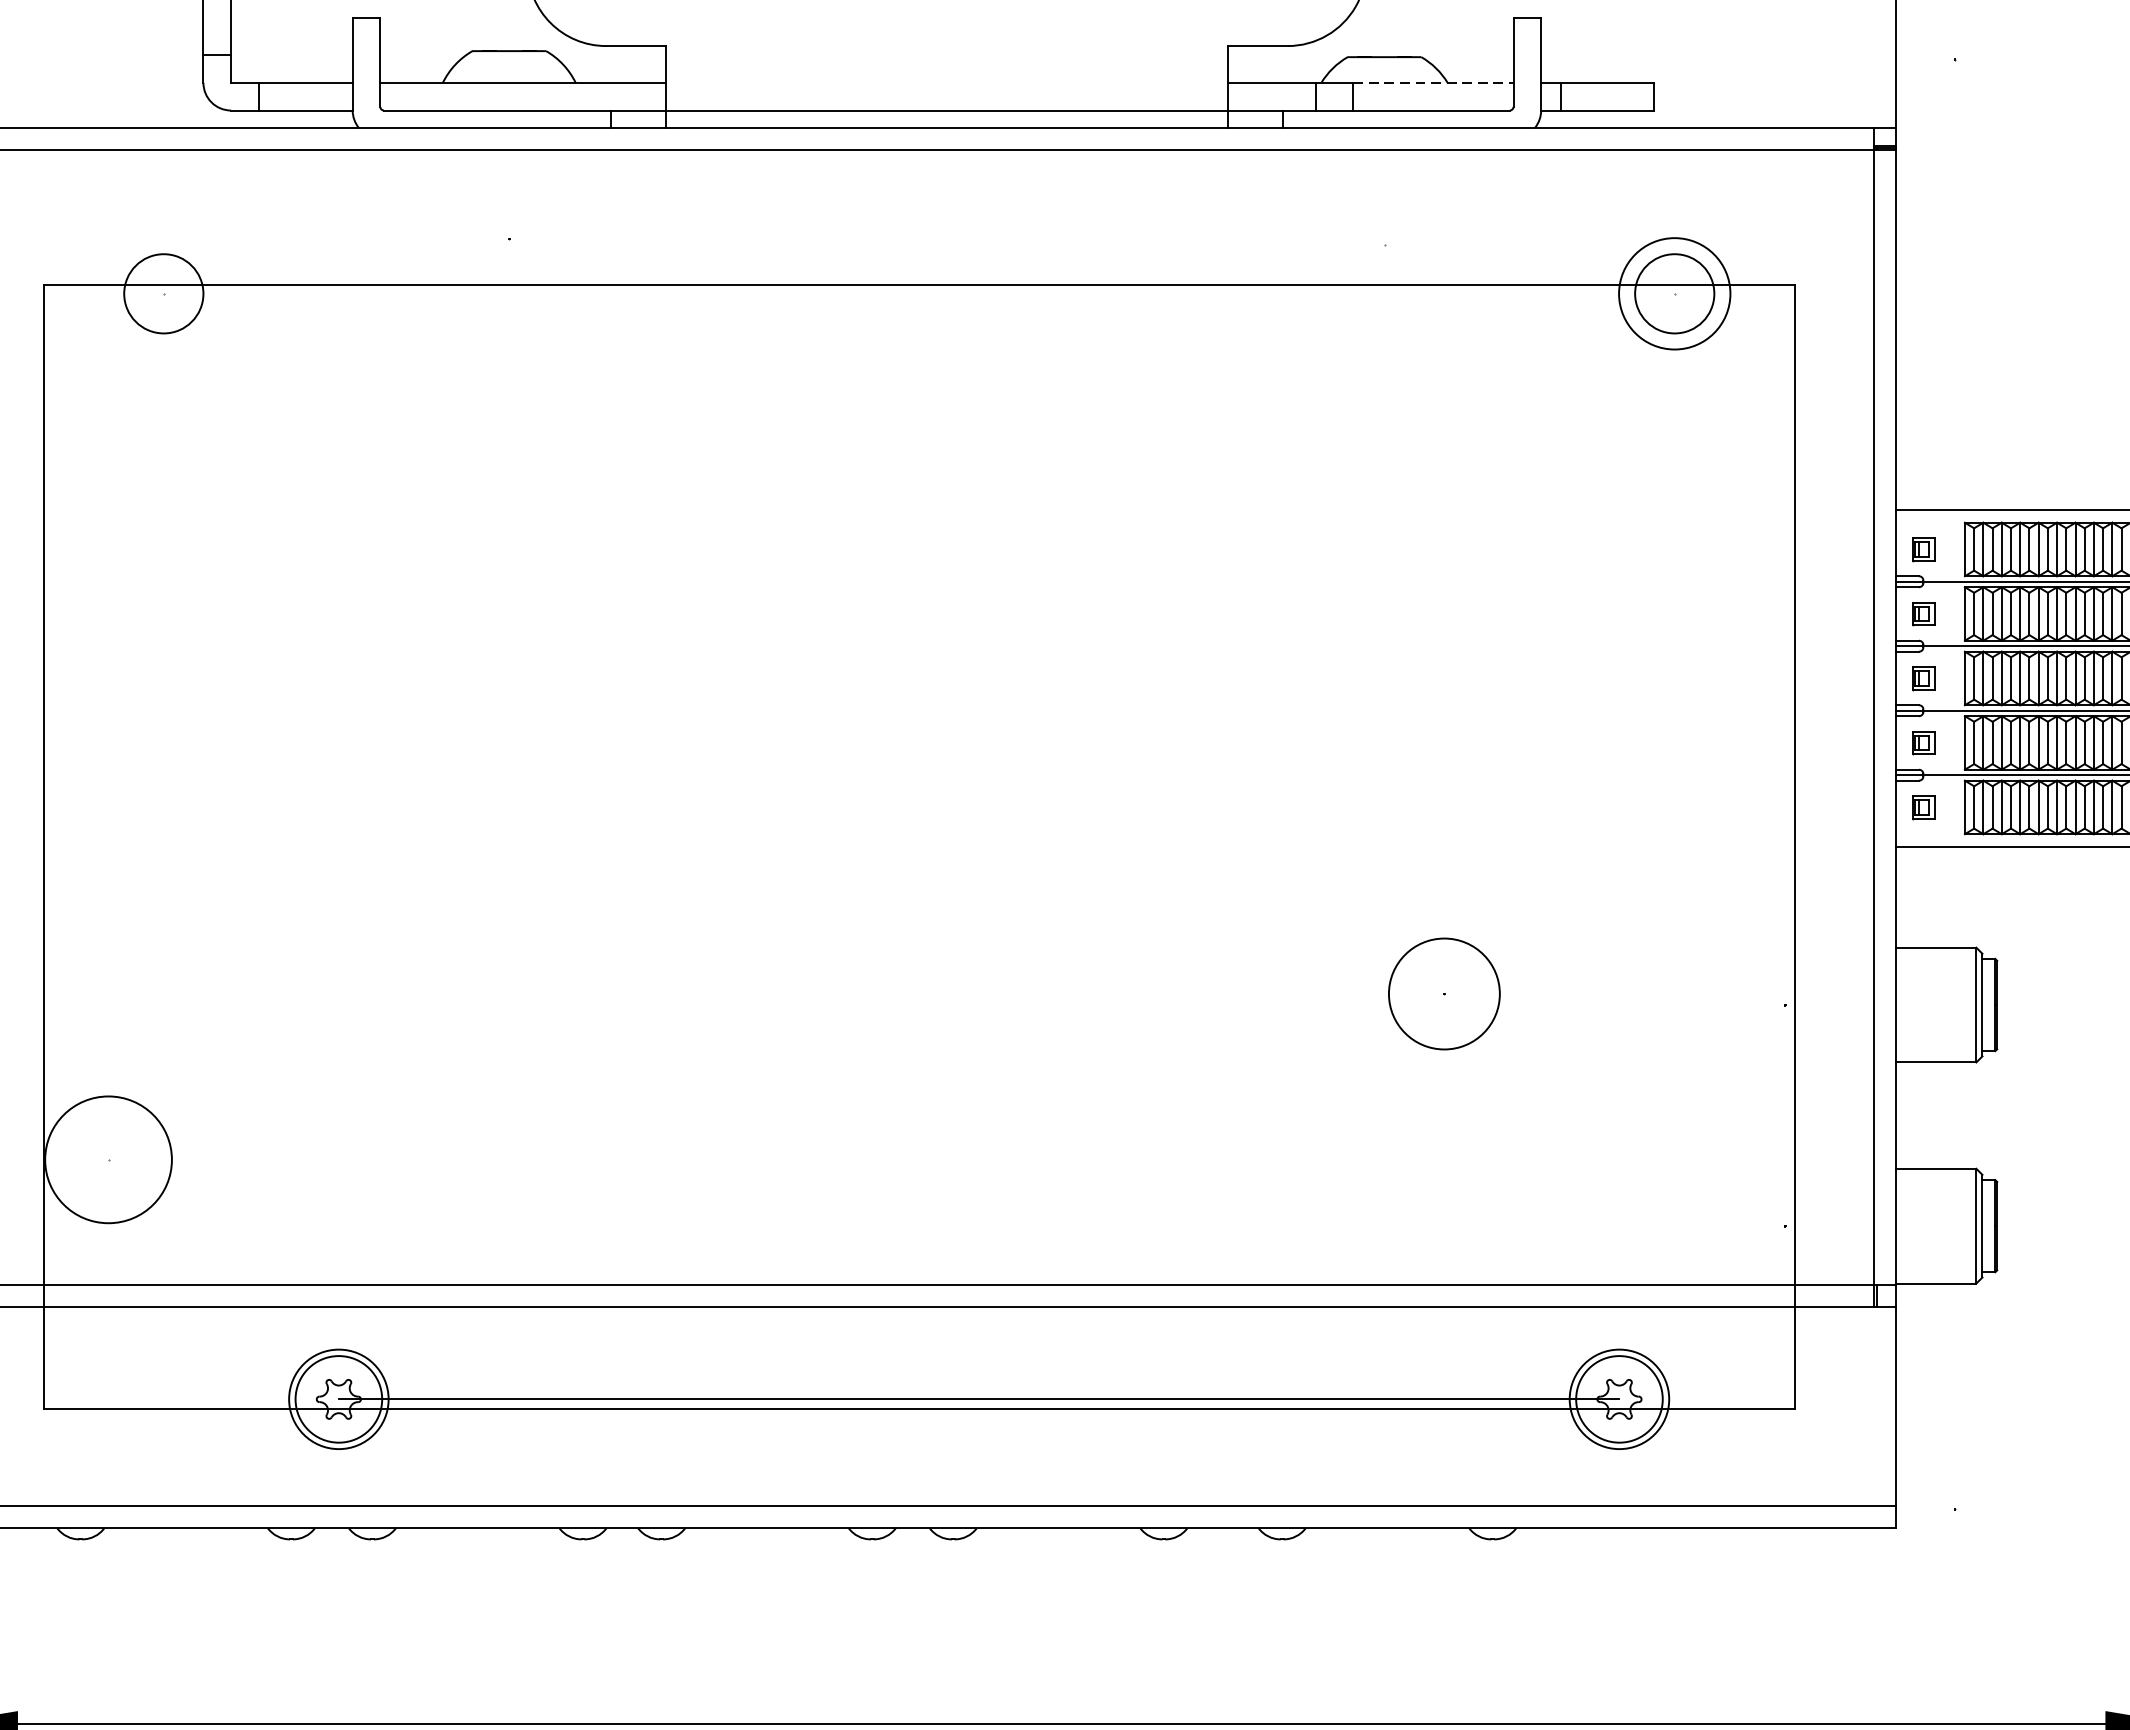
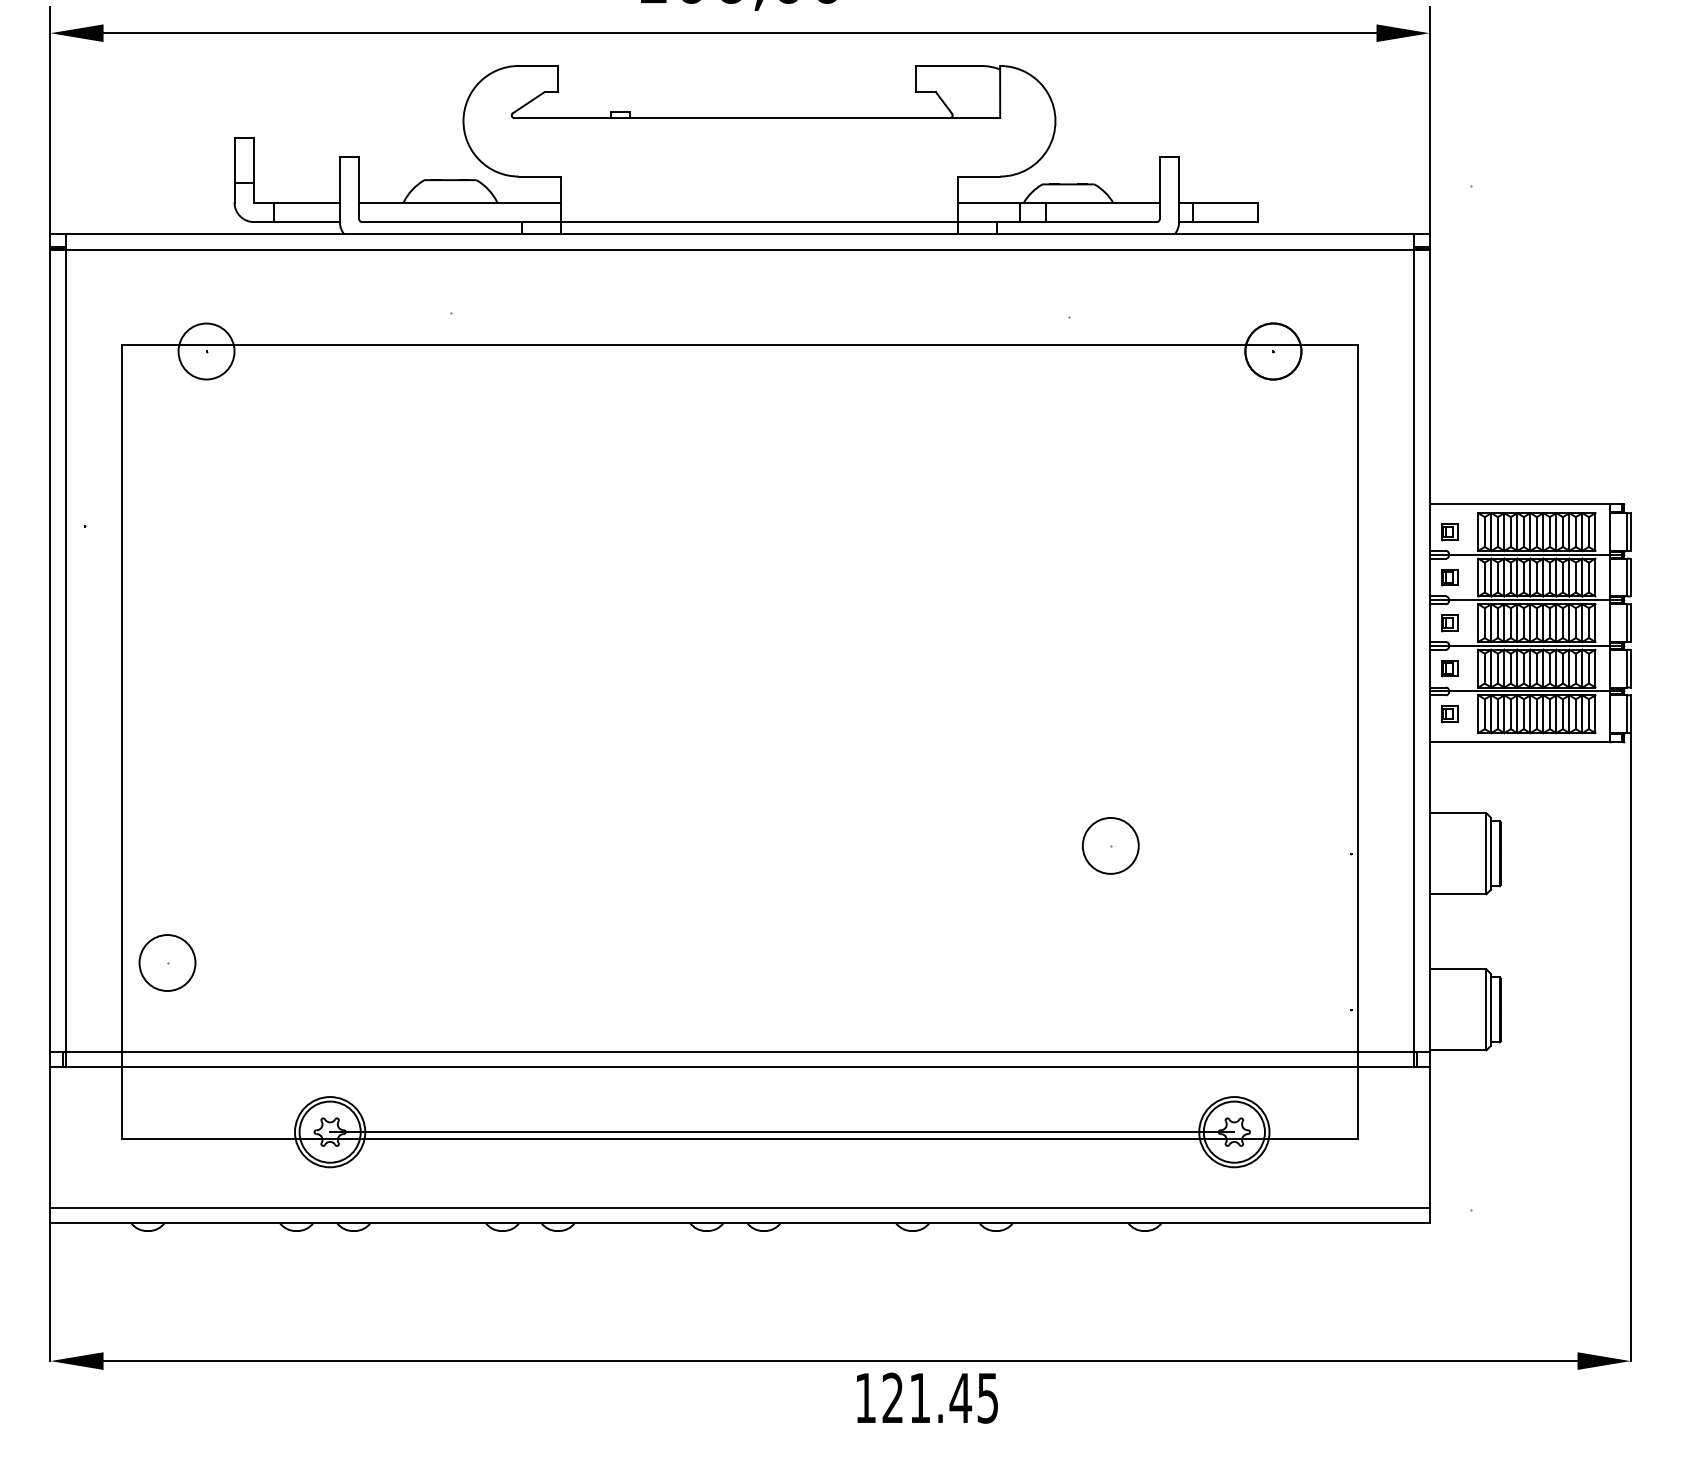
line: (1432, 82) -> (1102, 202), dashed -> solid
circle: (1674, 293) -> (1273, 351), size x0.71
circle: (1444, 993) -> (1110, 845), size x0.71
circle: (108, 1160) -> (167, 963), size x0.62

